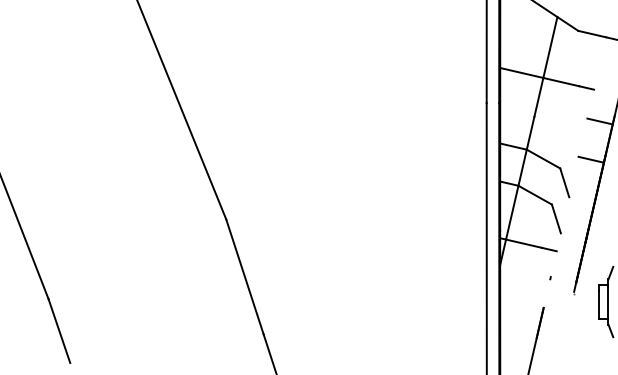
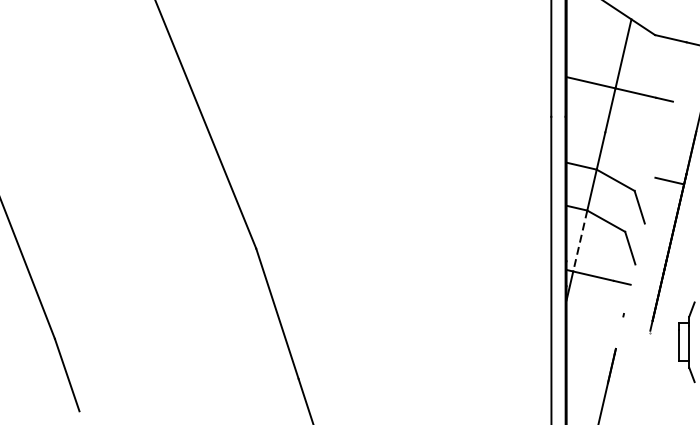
line: (599, 121) -> (679, 137), removed
line: (512, 212) -> (580, 240), solid -> dashed

